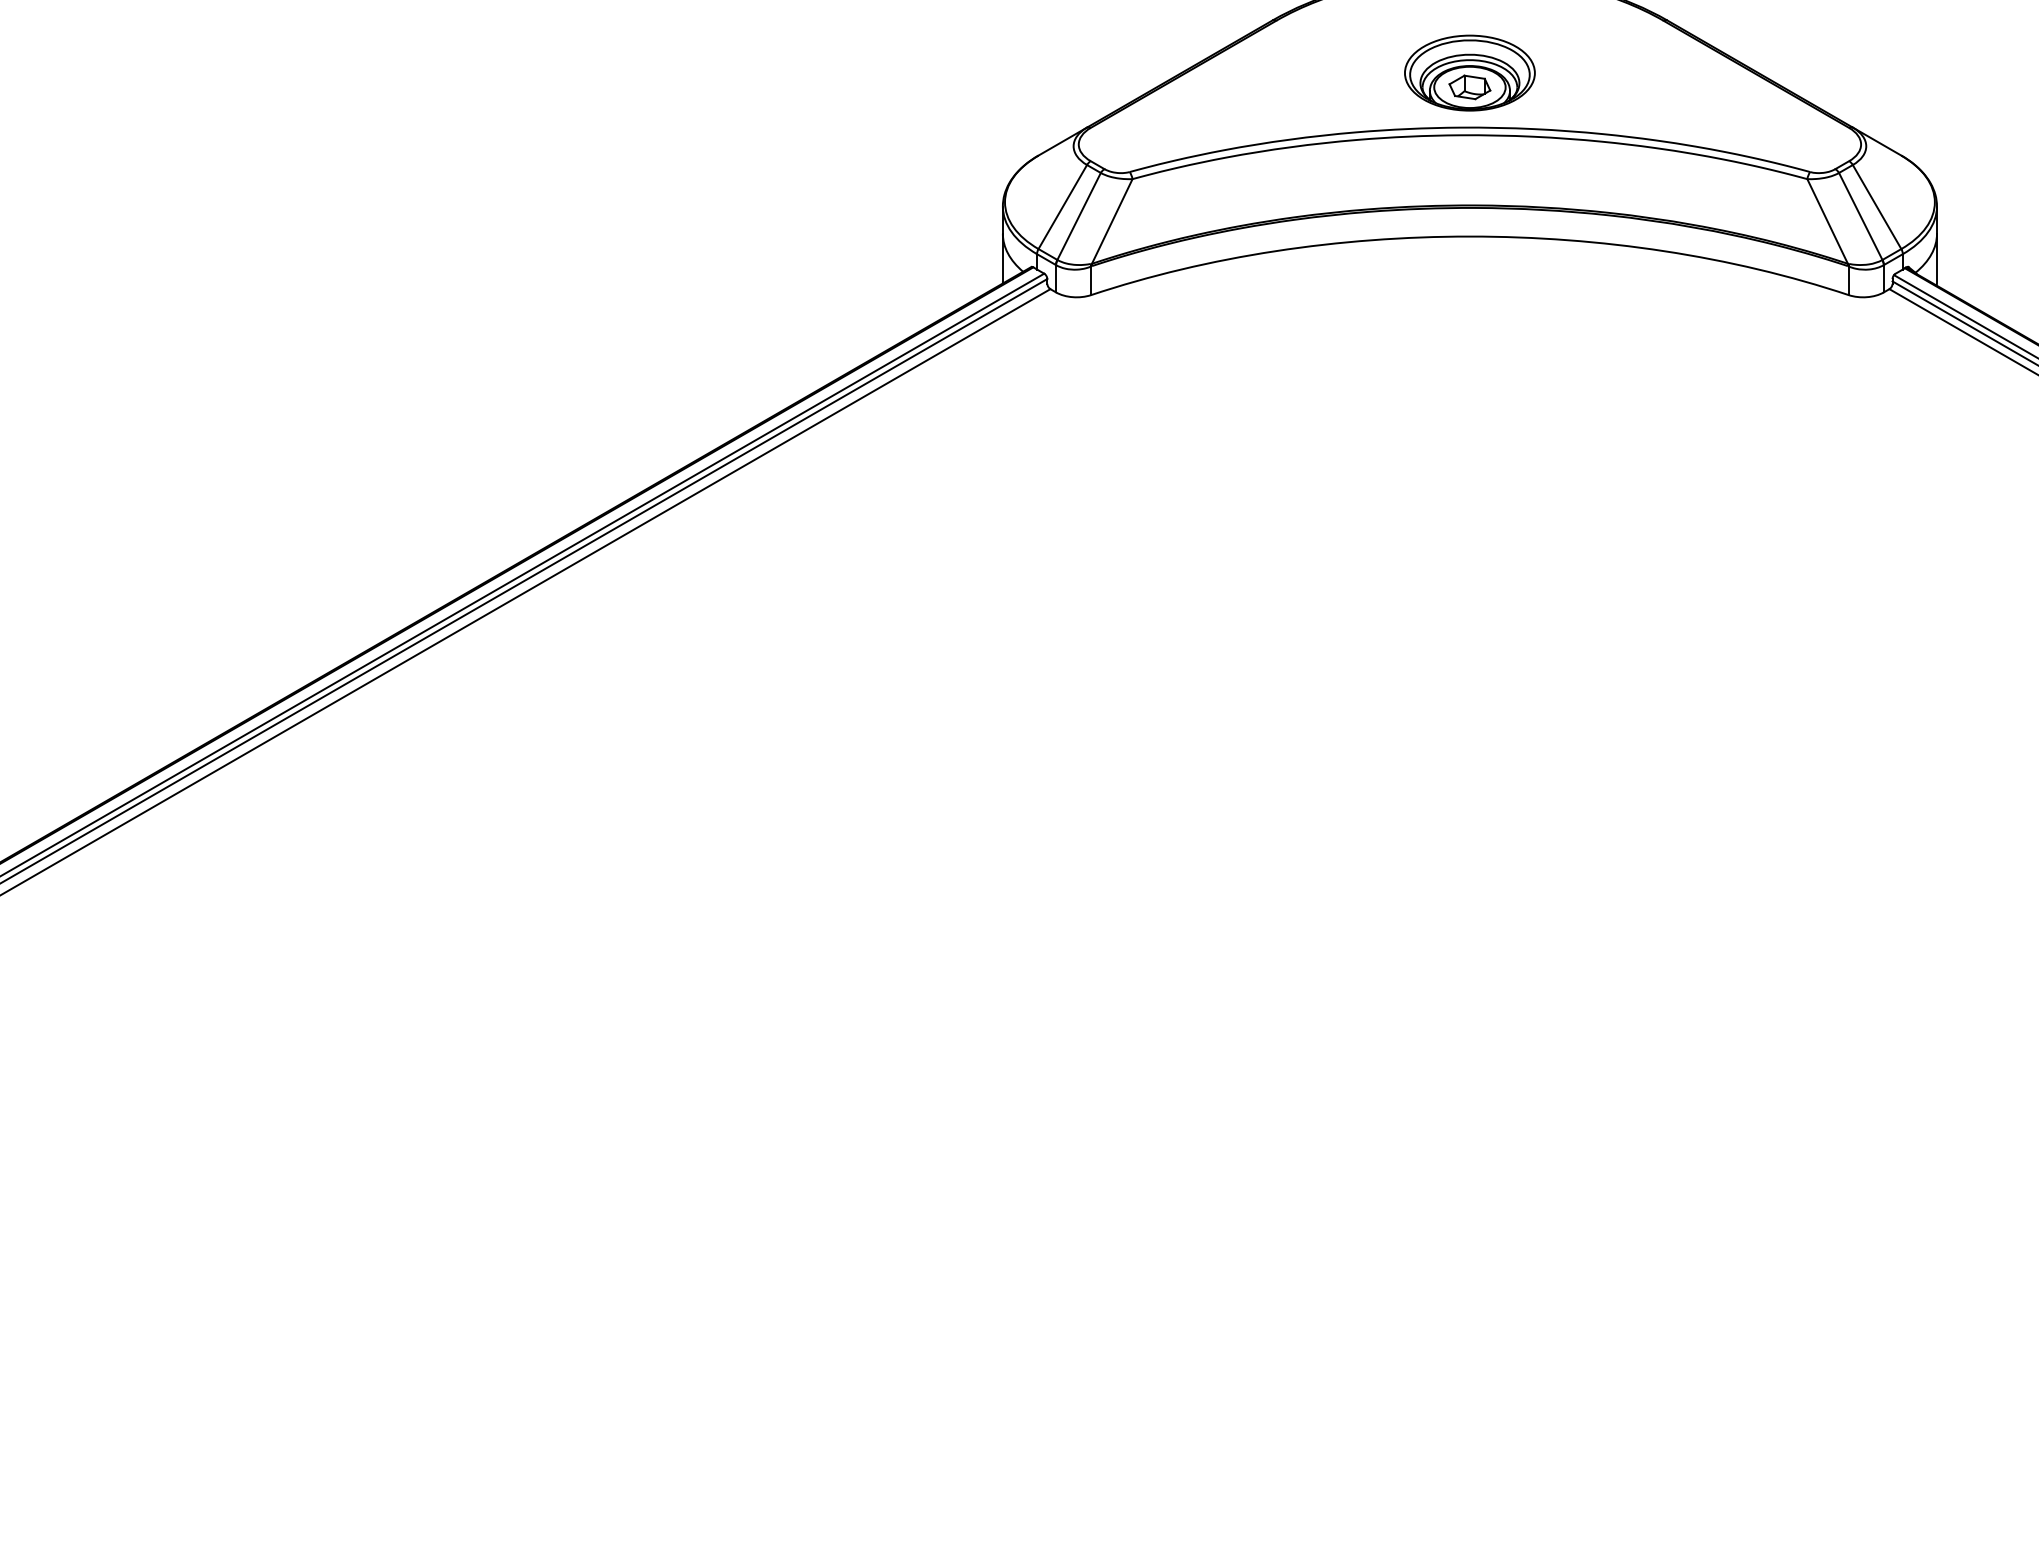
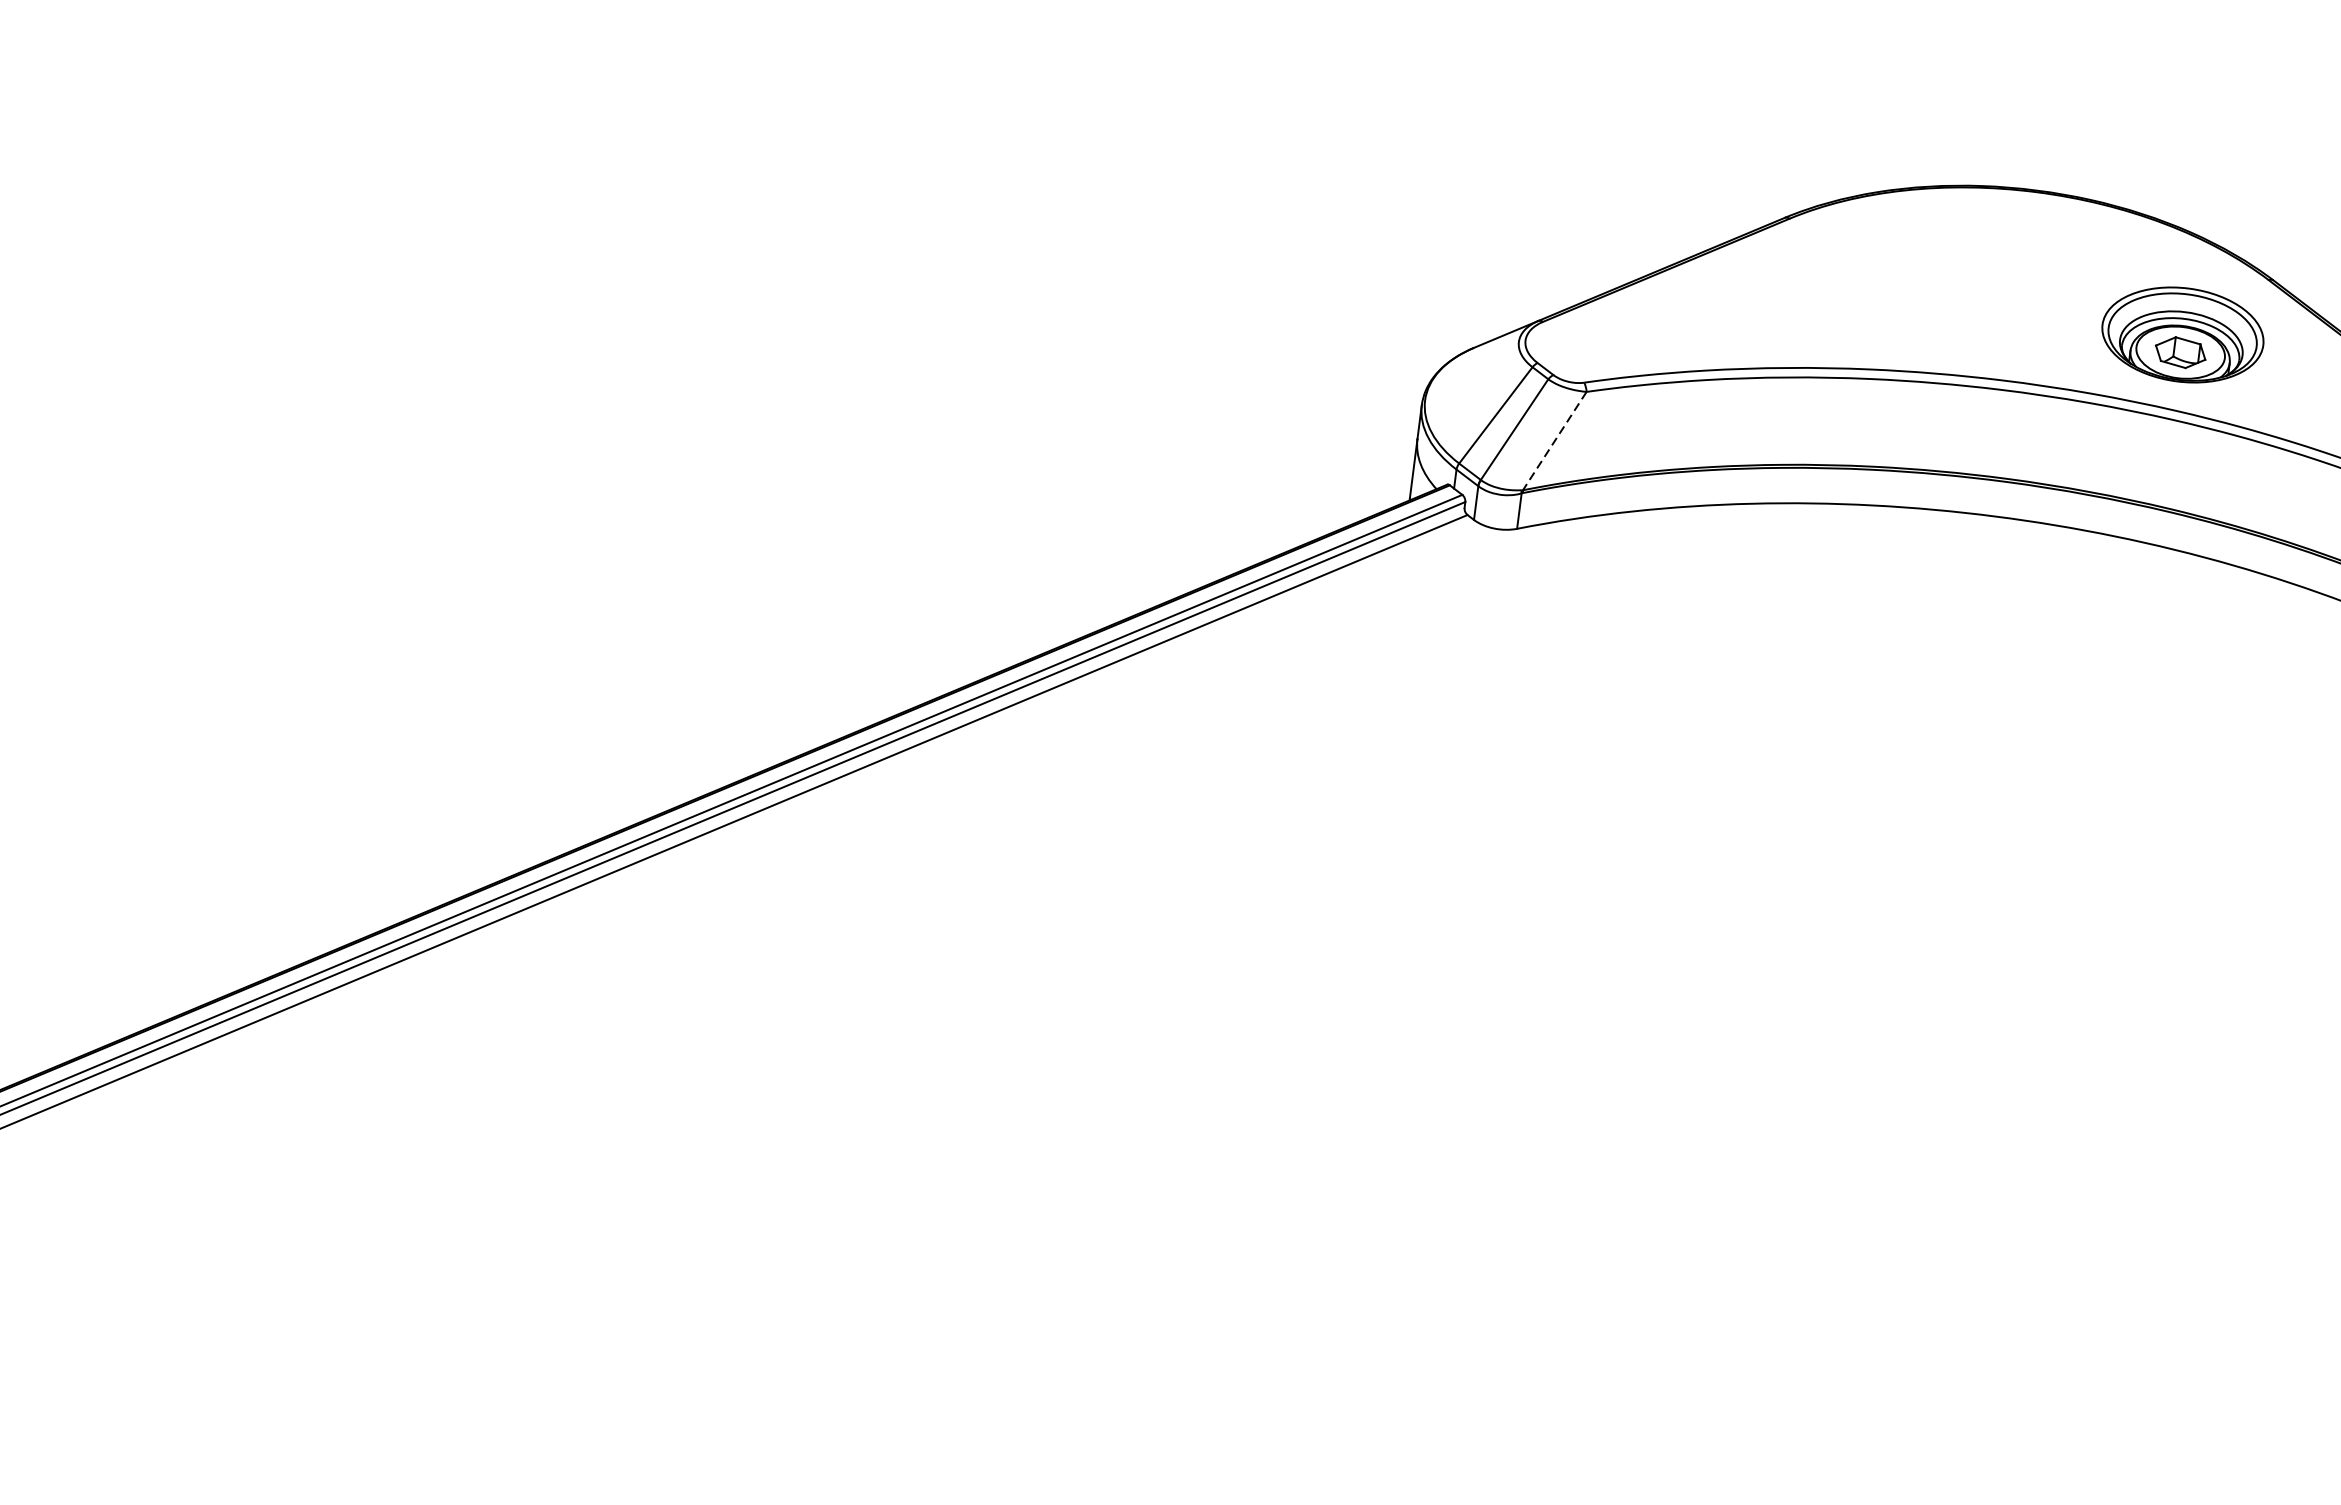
part: (1469, 72) -> (2182, 334), moved
line: (1112, 221) -> (1555, 441), solid -> dashed

